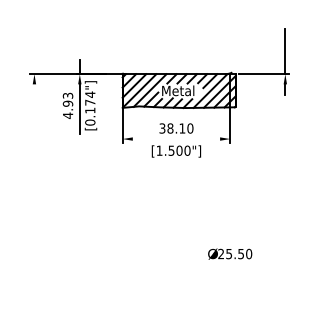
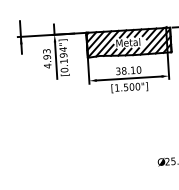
line: (34, 75) -> (21, 37), added
text: (90, 102) -> (63, 55), [0.174"] -> [0.194"]
line: (176, 139) -> (129, 78), added

